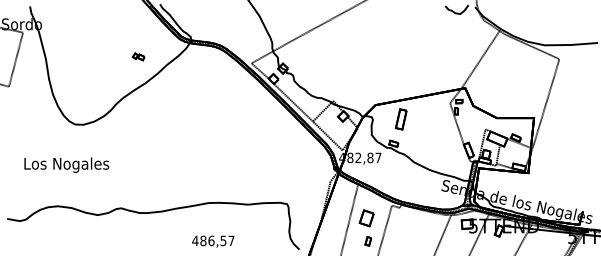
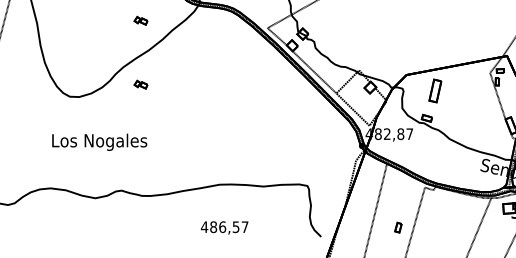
part: (138, 113) -> (140, 84), added
text: (66, 164) -> (99, 141), moved
part: (366, 218) -> (396, 202), removed

